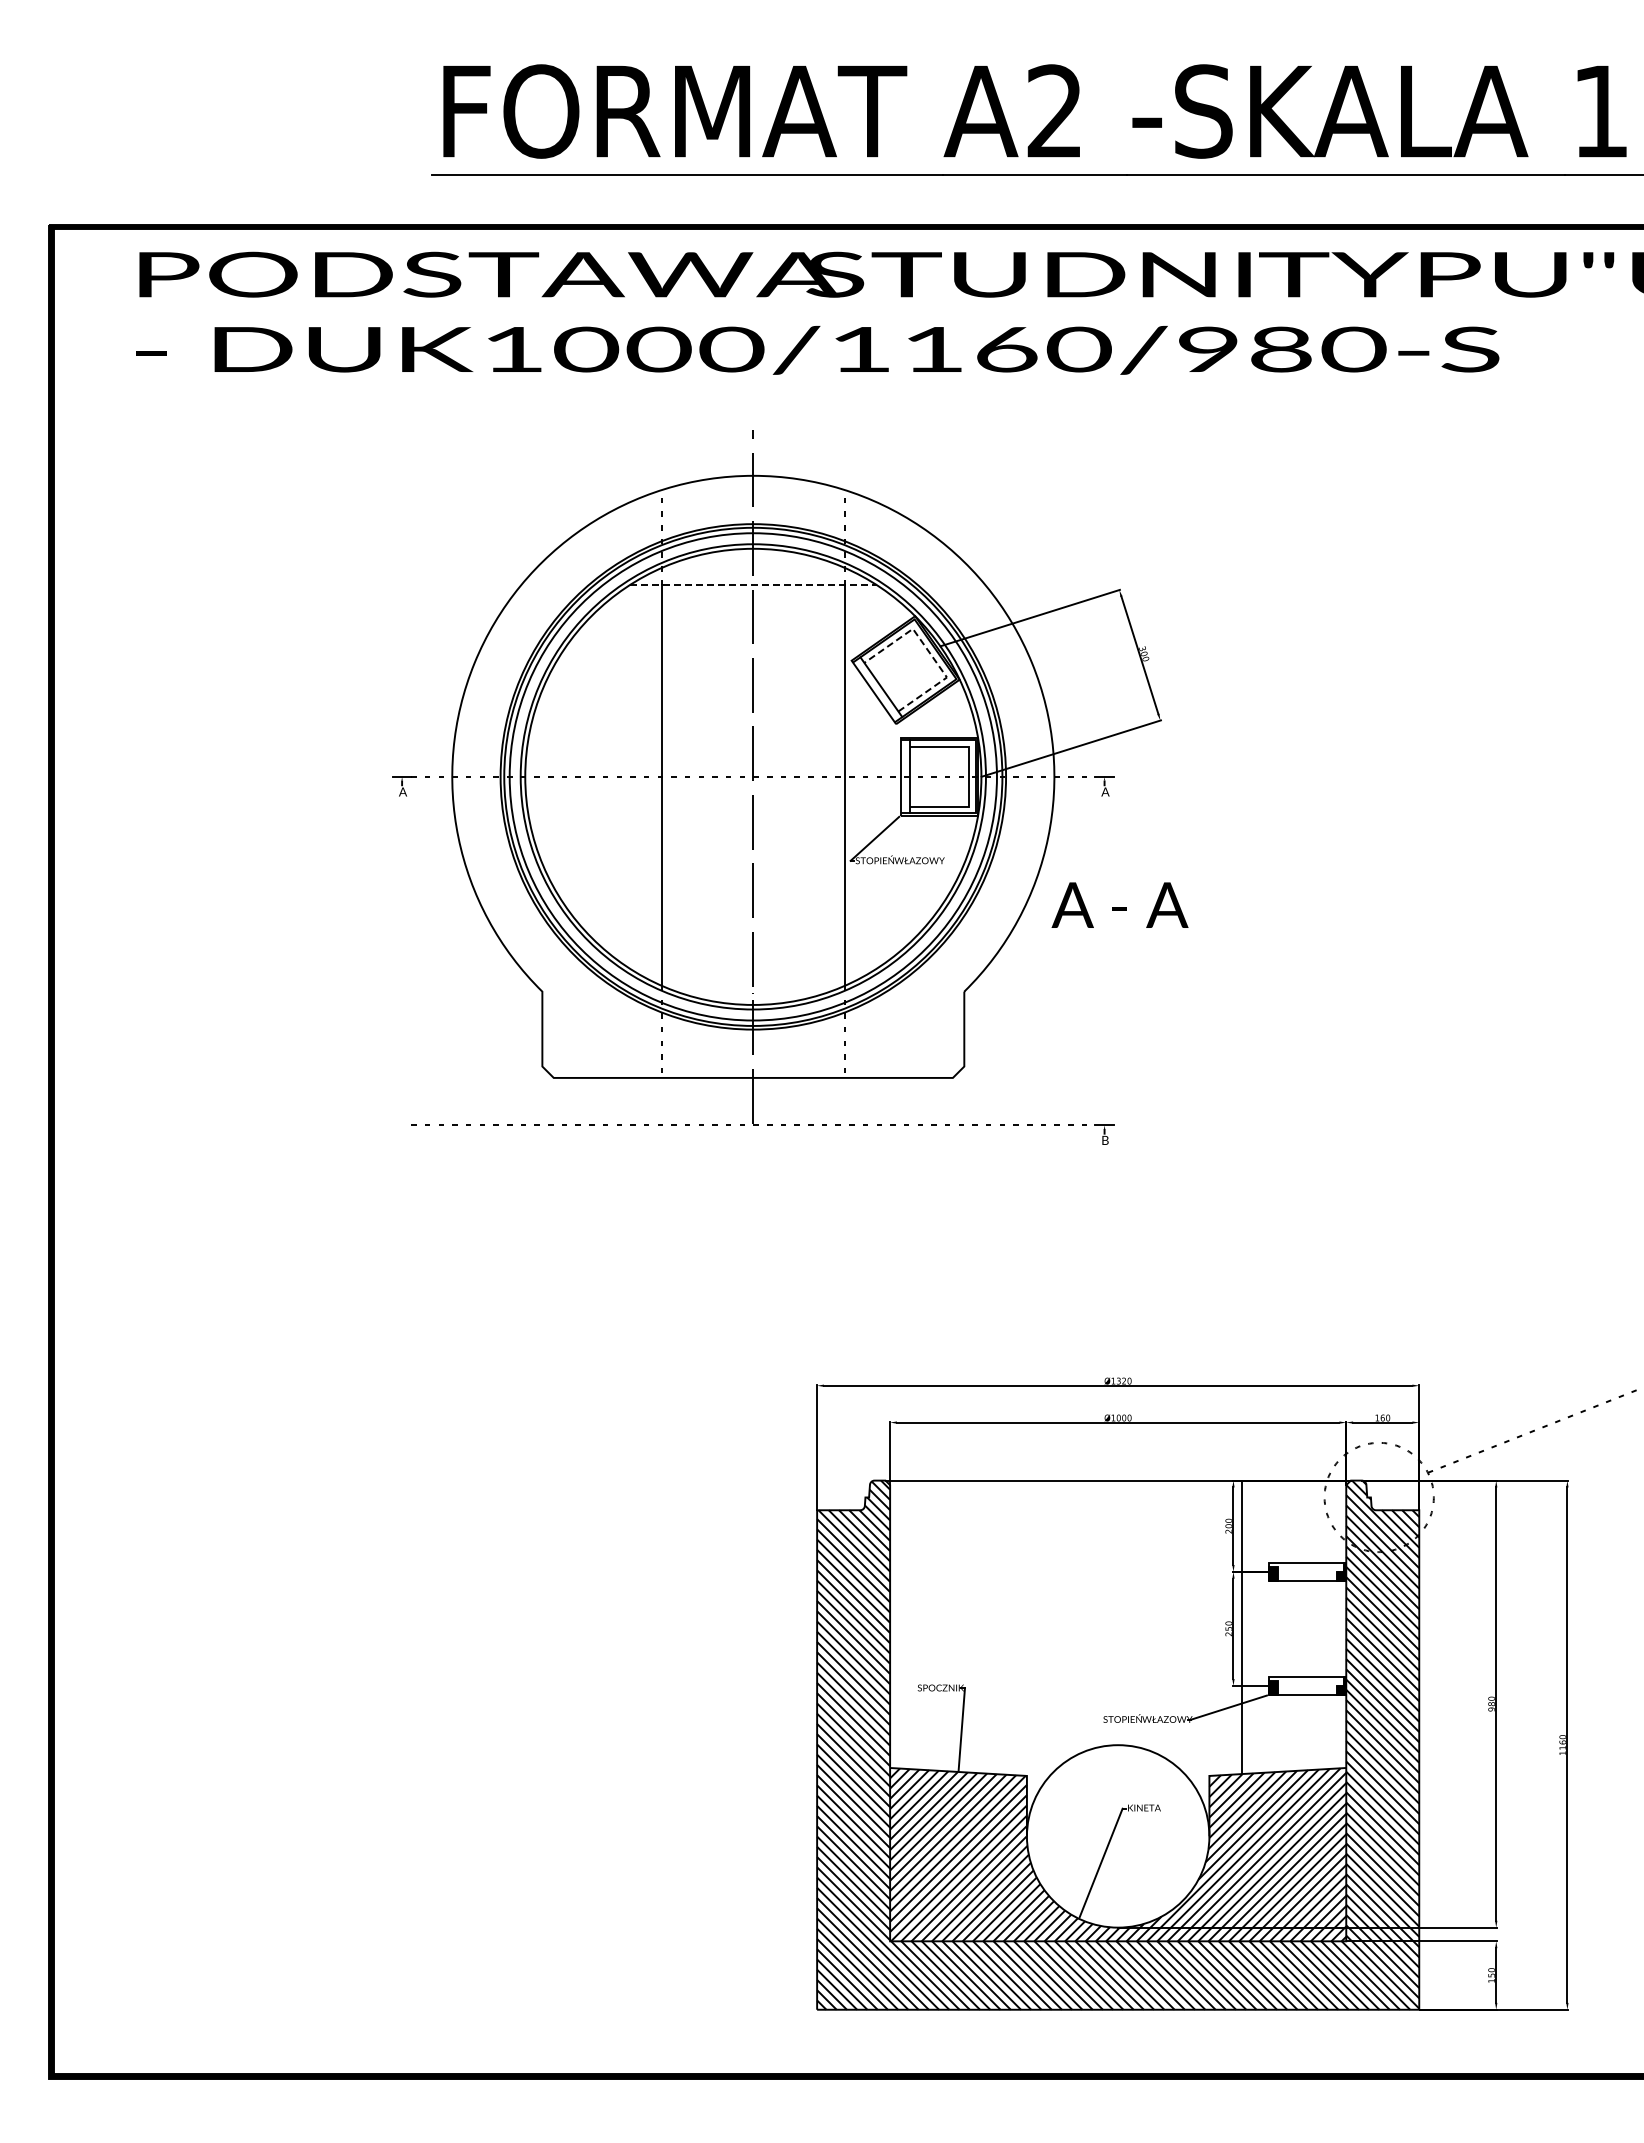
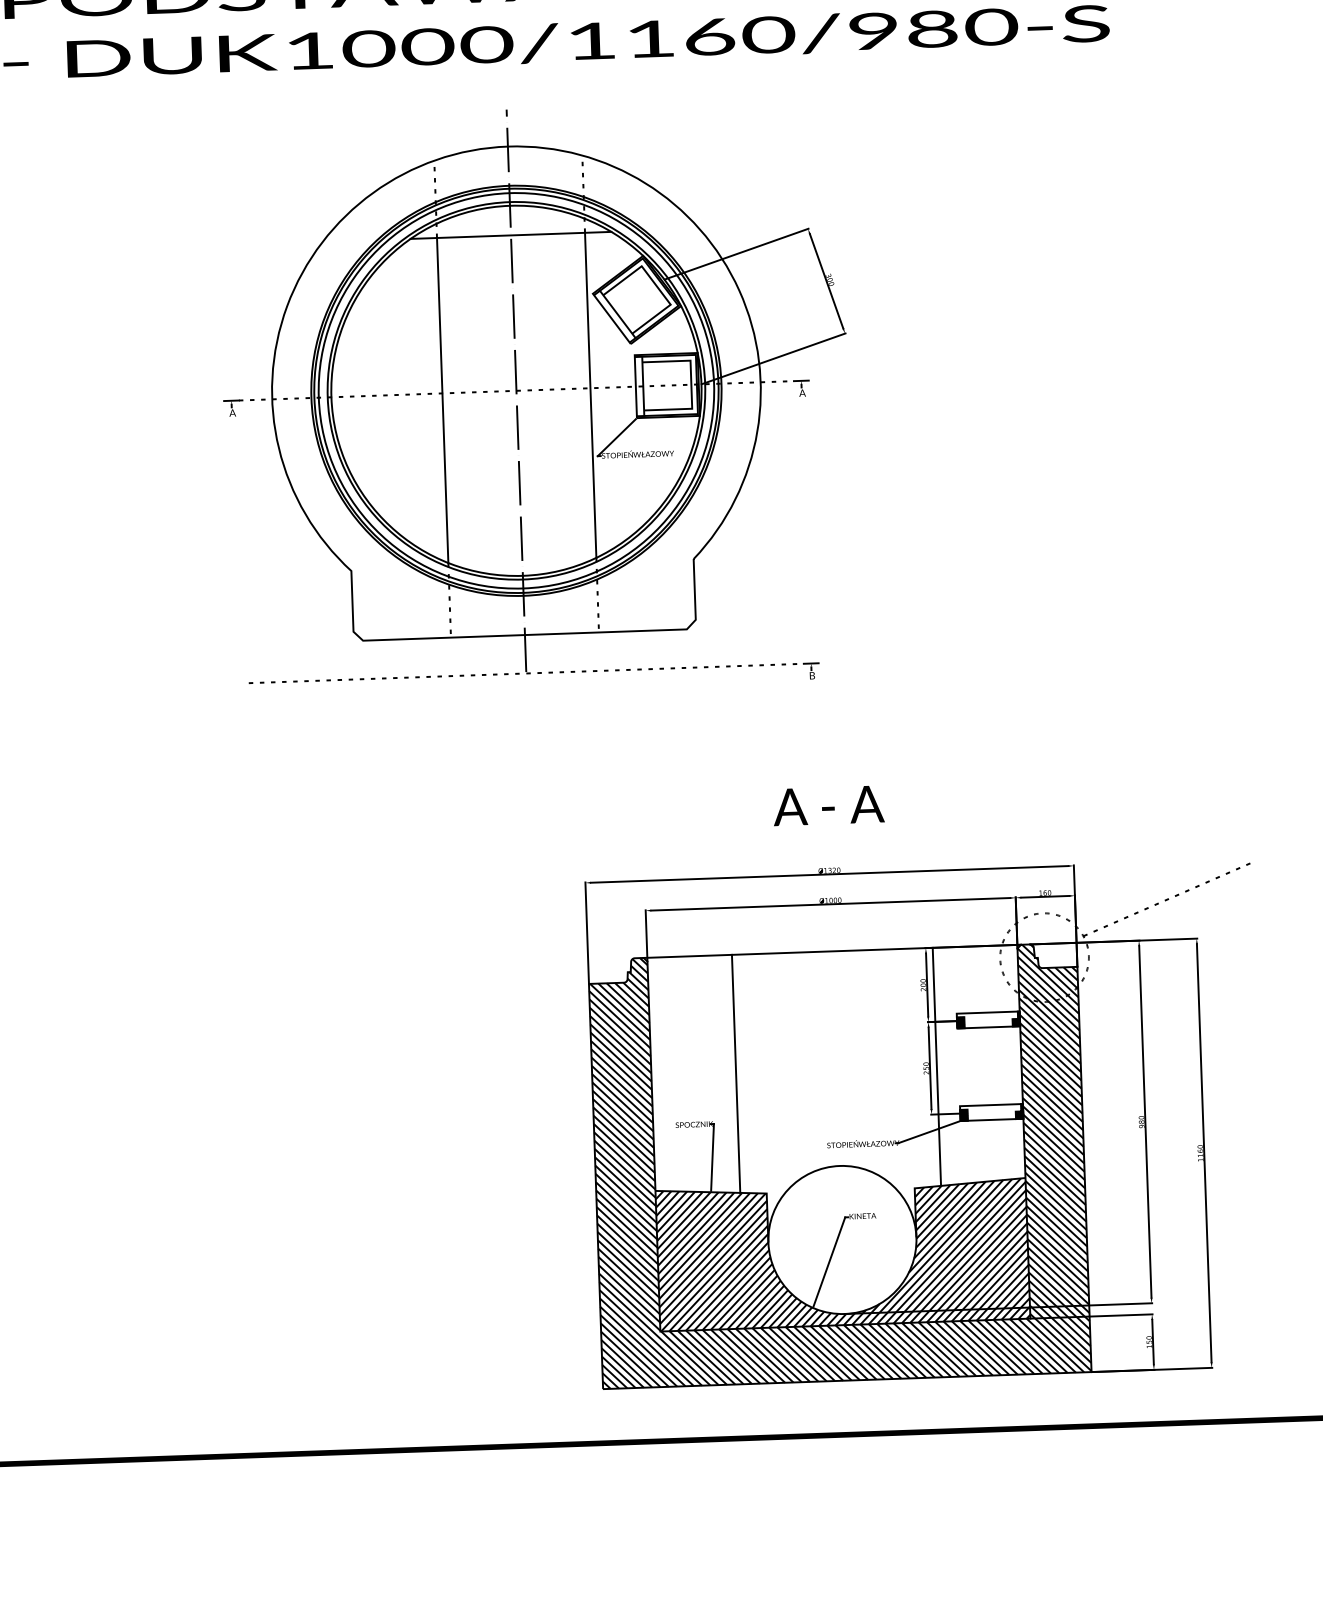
line: (753, 585) -> (511, 235), dashed -> solid
line: (929, 653) -> (655, 285), dashed -> solid
text: (1119, 904) -> (828, 805), moved
line: (994, 1627) -> (736, 1074), added

